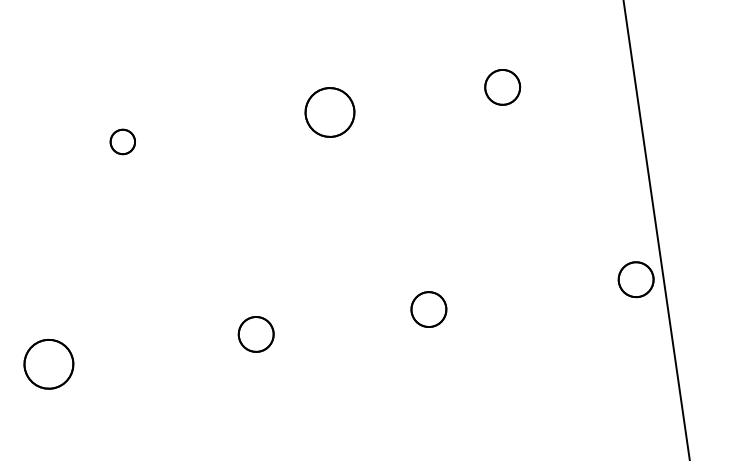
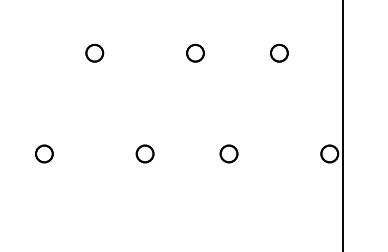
part: (329, 110) -> (195, 52), size x0.71
part: (121, 140) -> (94, 52), size x1.43
part: (49, 363) -> (44, 153), size x0.71

